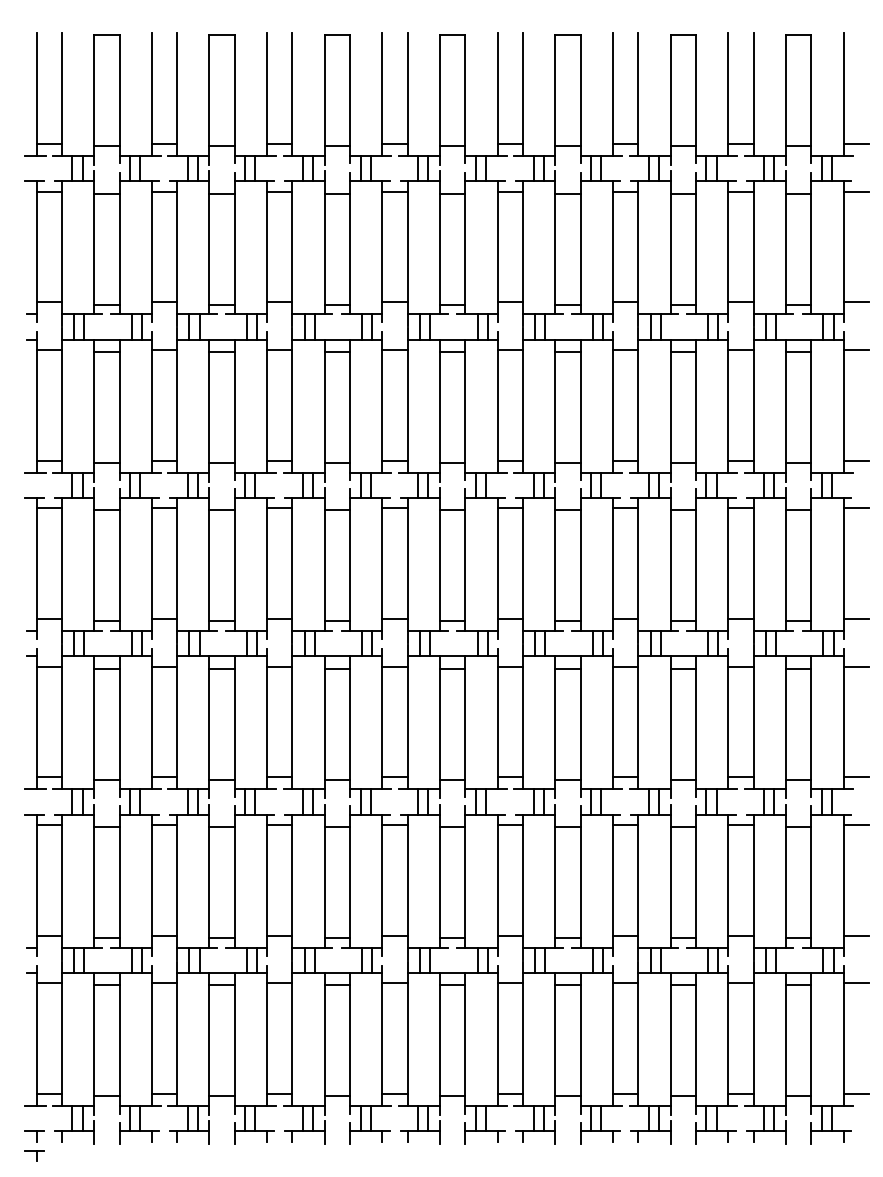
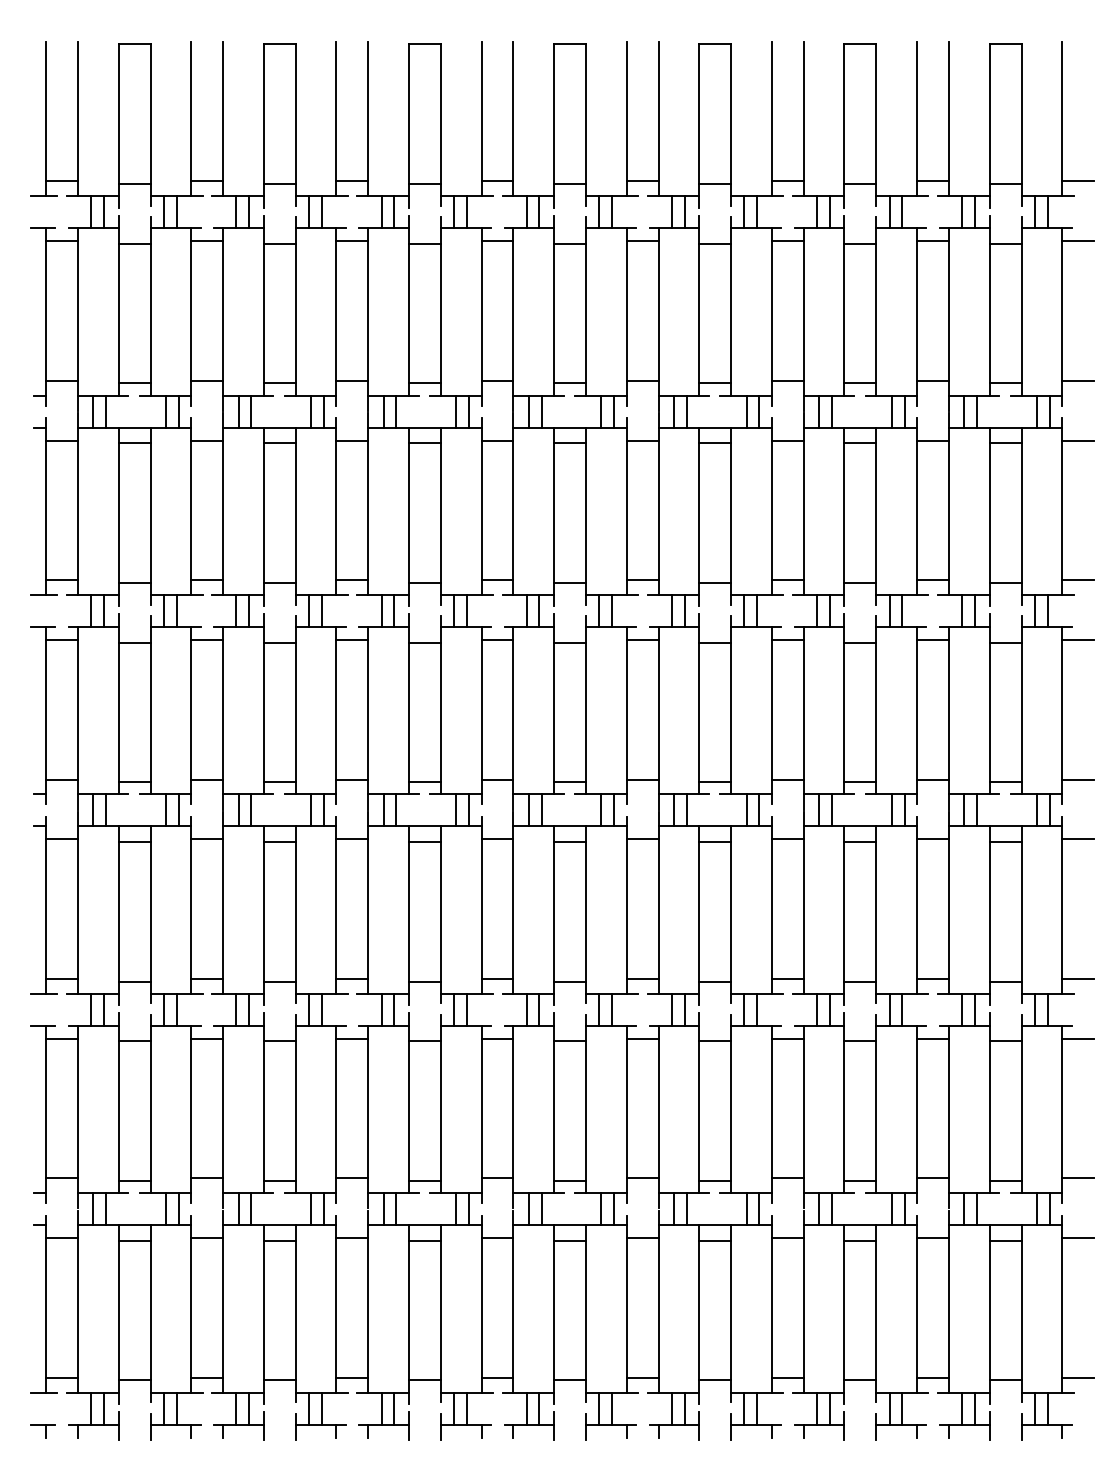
part: (33, 1156) -> (42, 1456), removed

